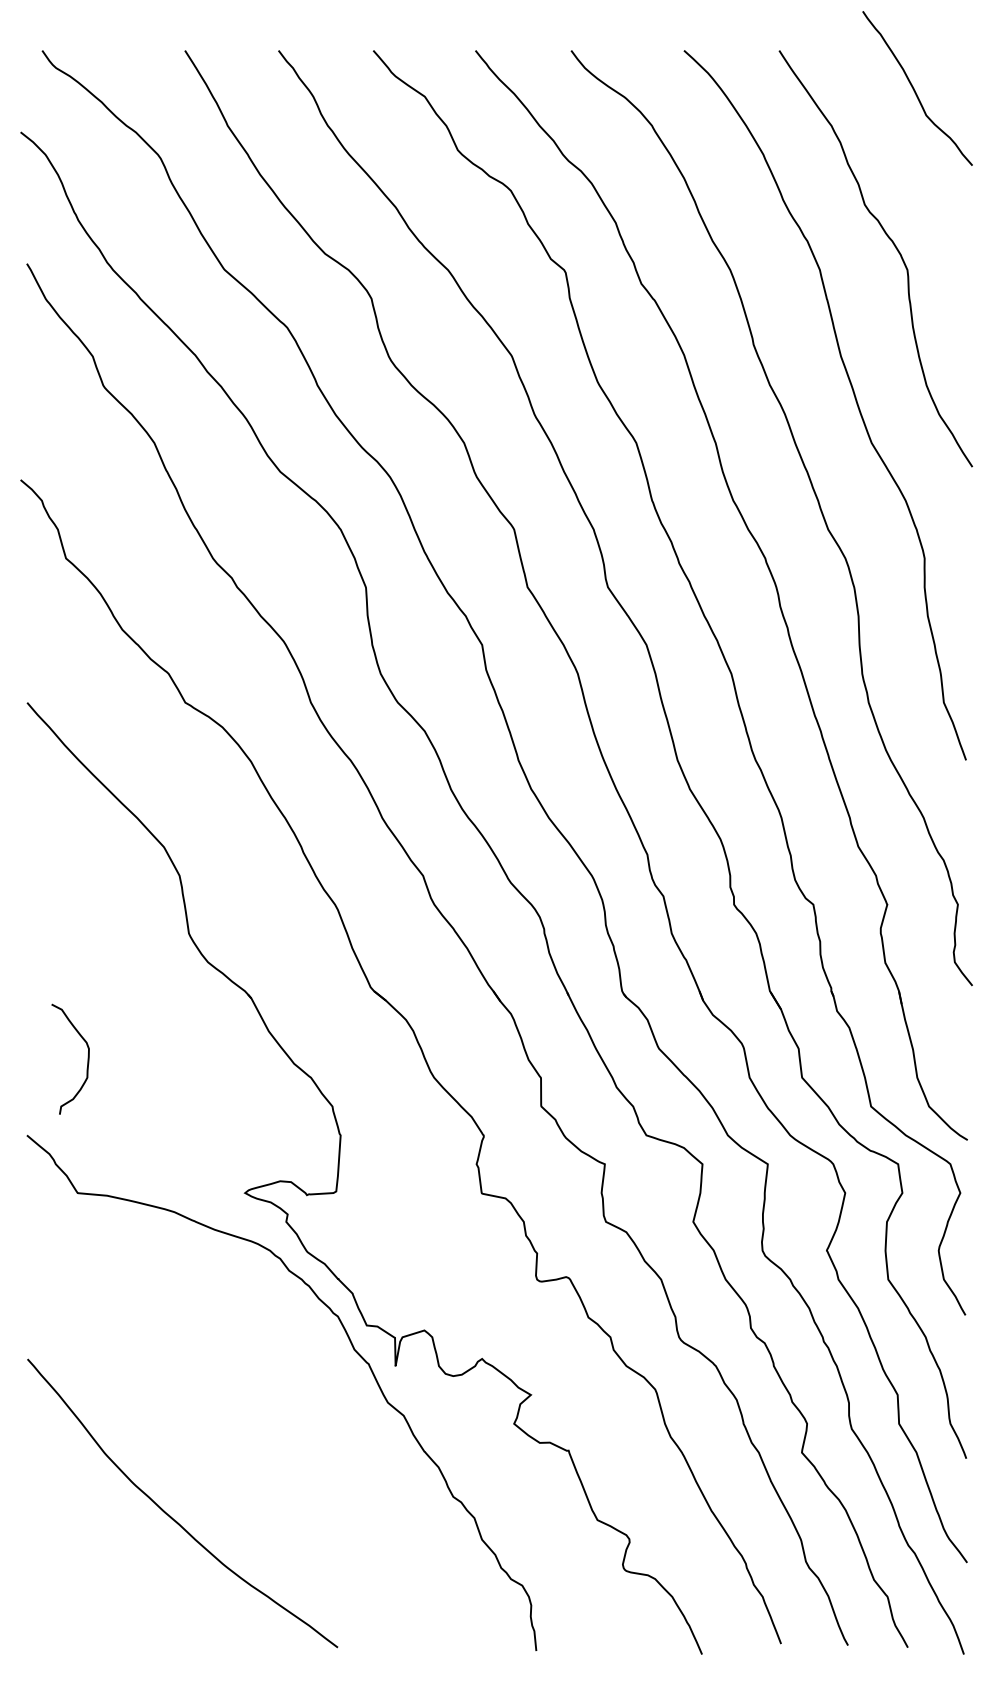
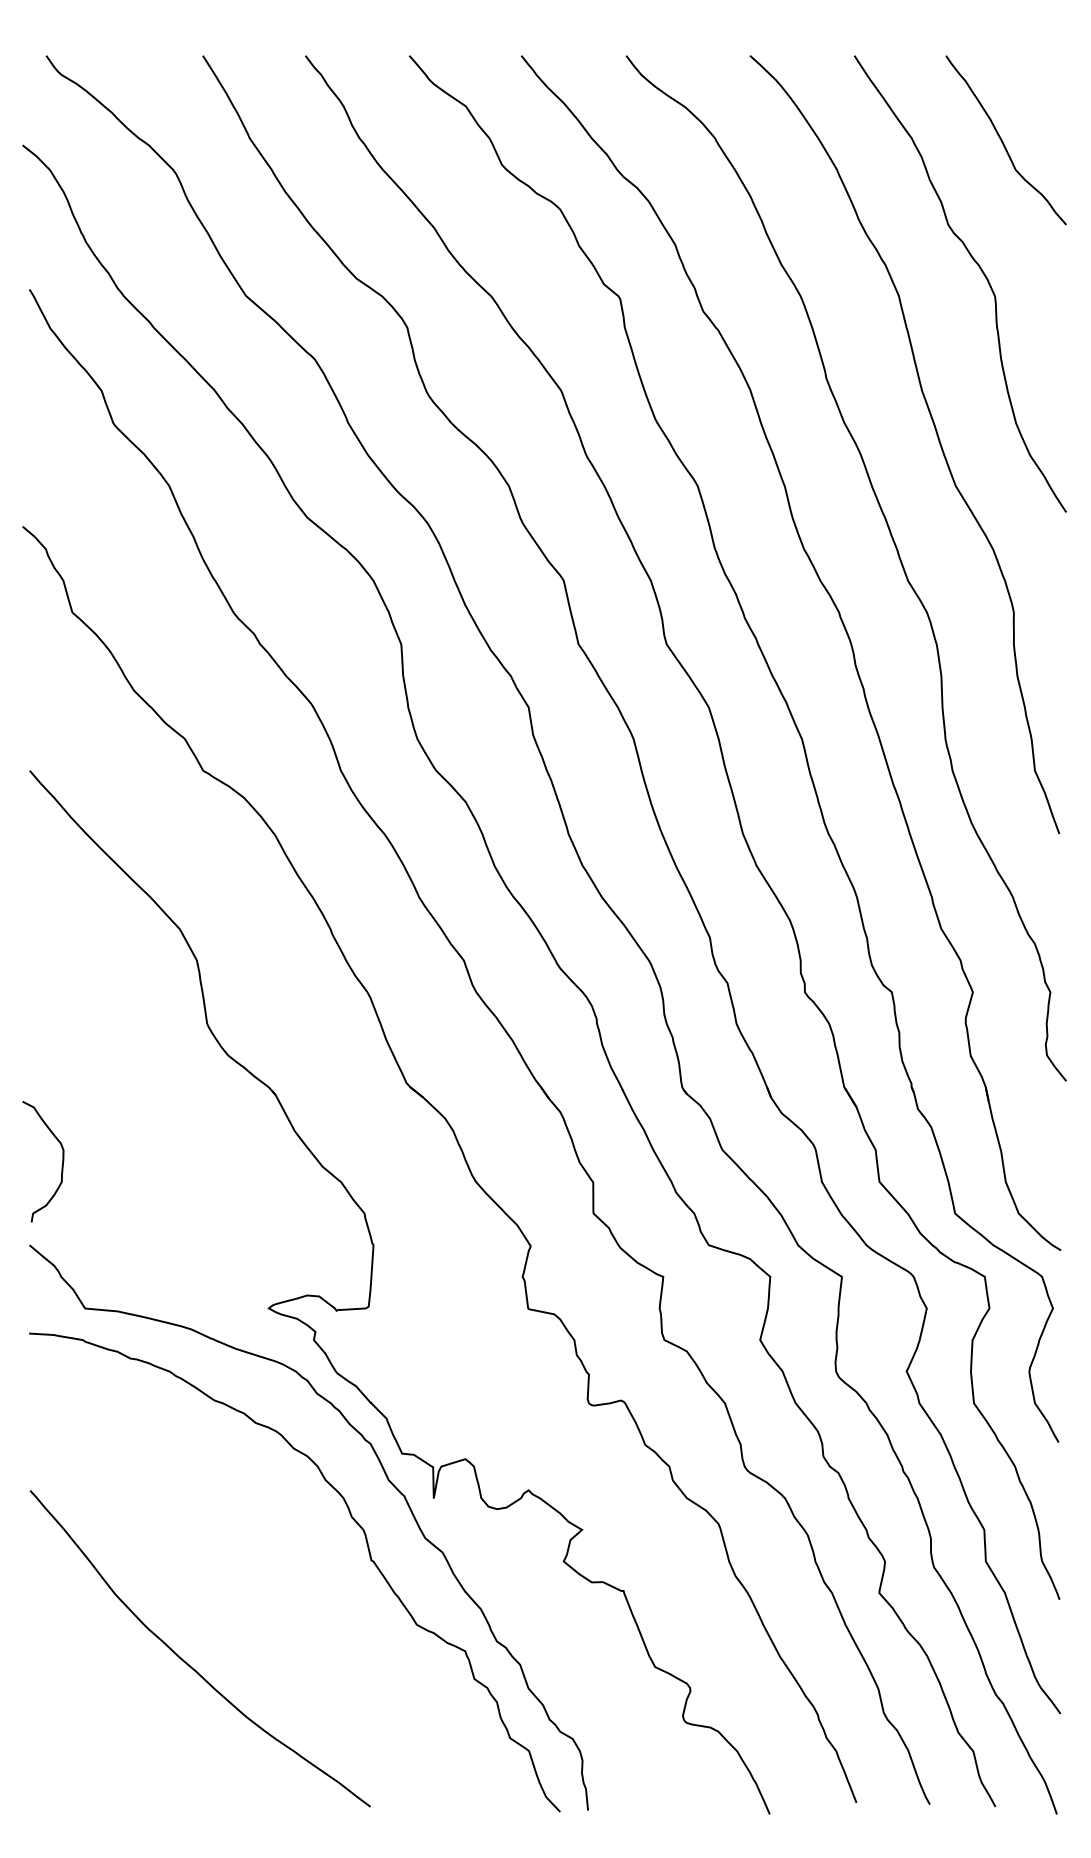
curve: (915, 89) -> (1003, 141), moved
curve: (87, 1062) -> (61, 1165), moved
curve: (336, 1416) -> (368, 1553), added

